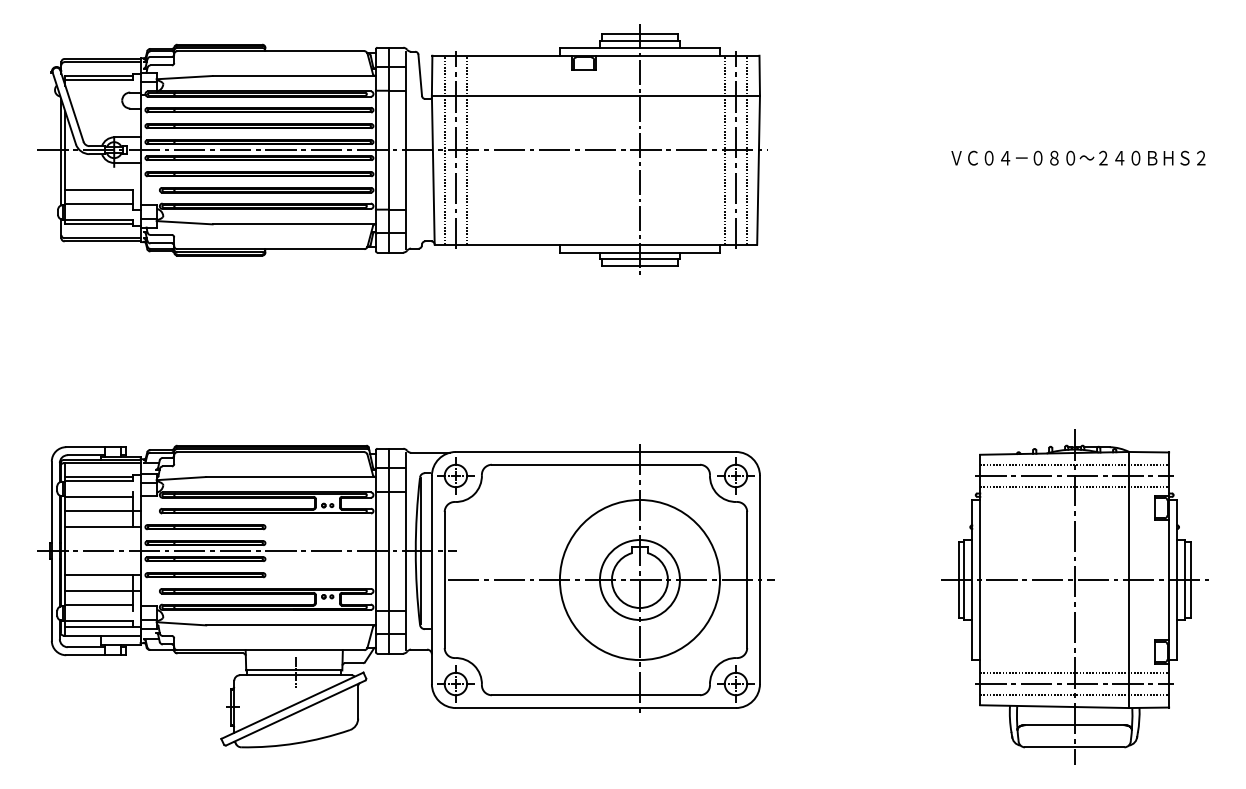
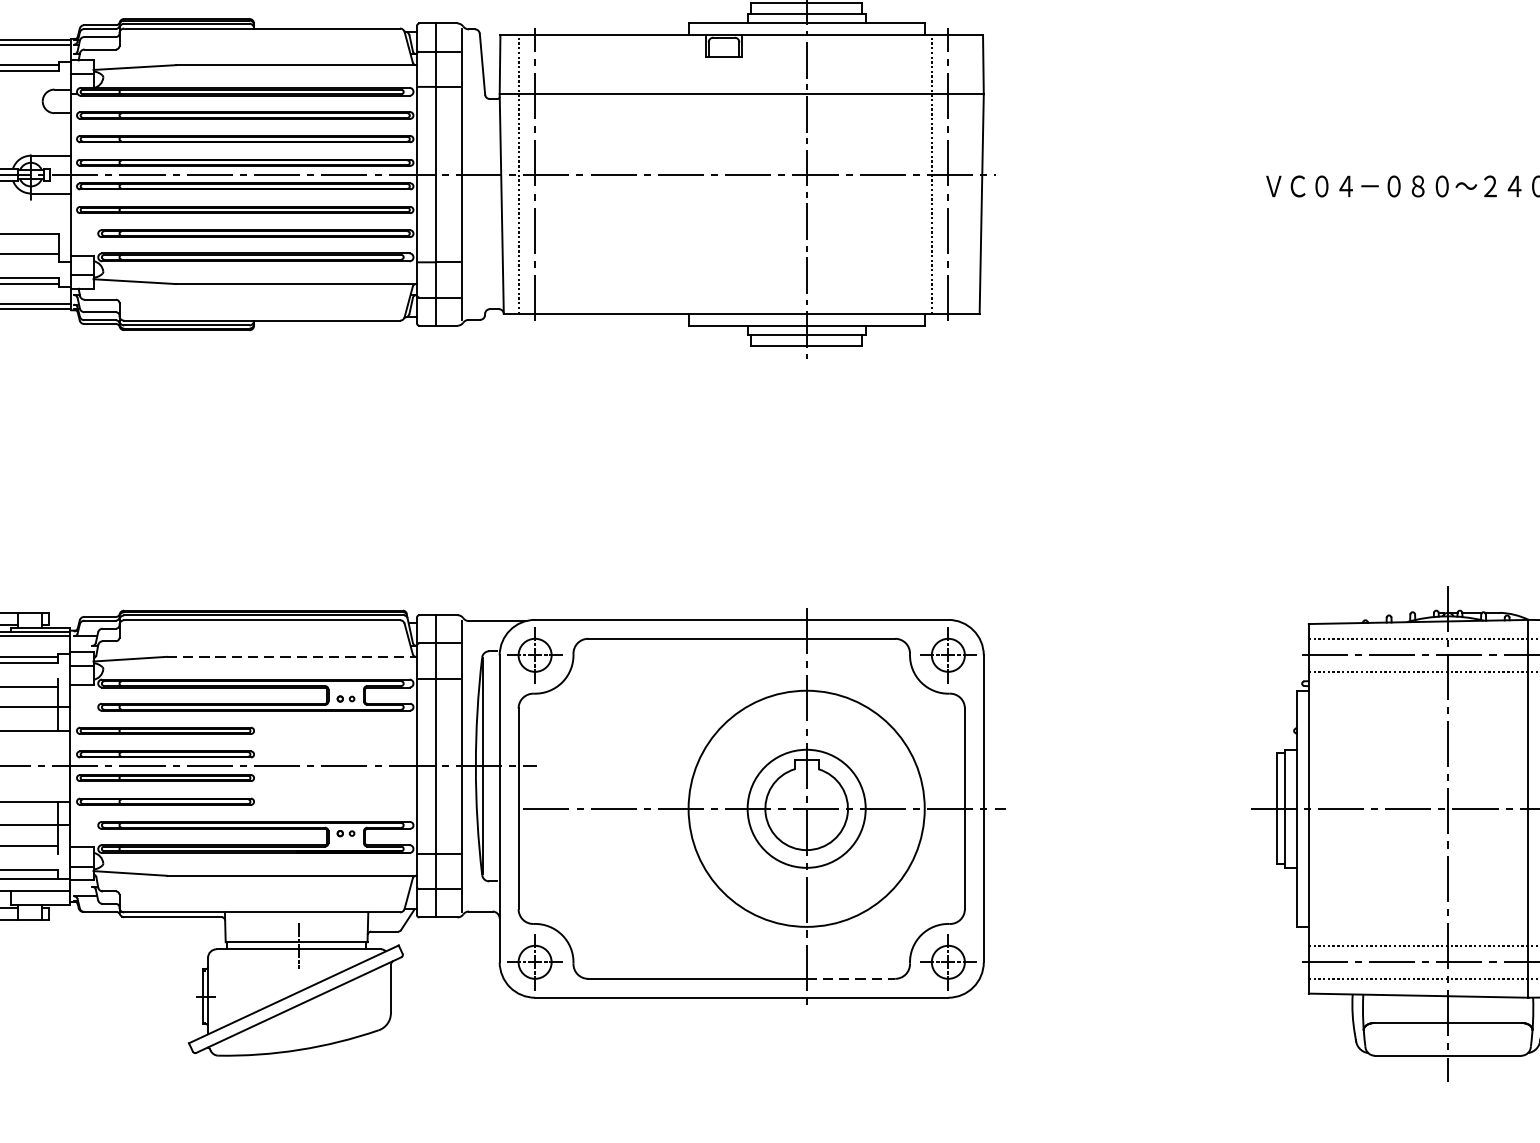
line: (467, 149) -> (552, 173), removed
line: (747, 149) -> (965, 173), removed
line: (291, 477) -> (292, 657), solid -> dashed
line: (670, 695) -> (851, 979), solid -> dashed

